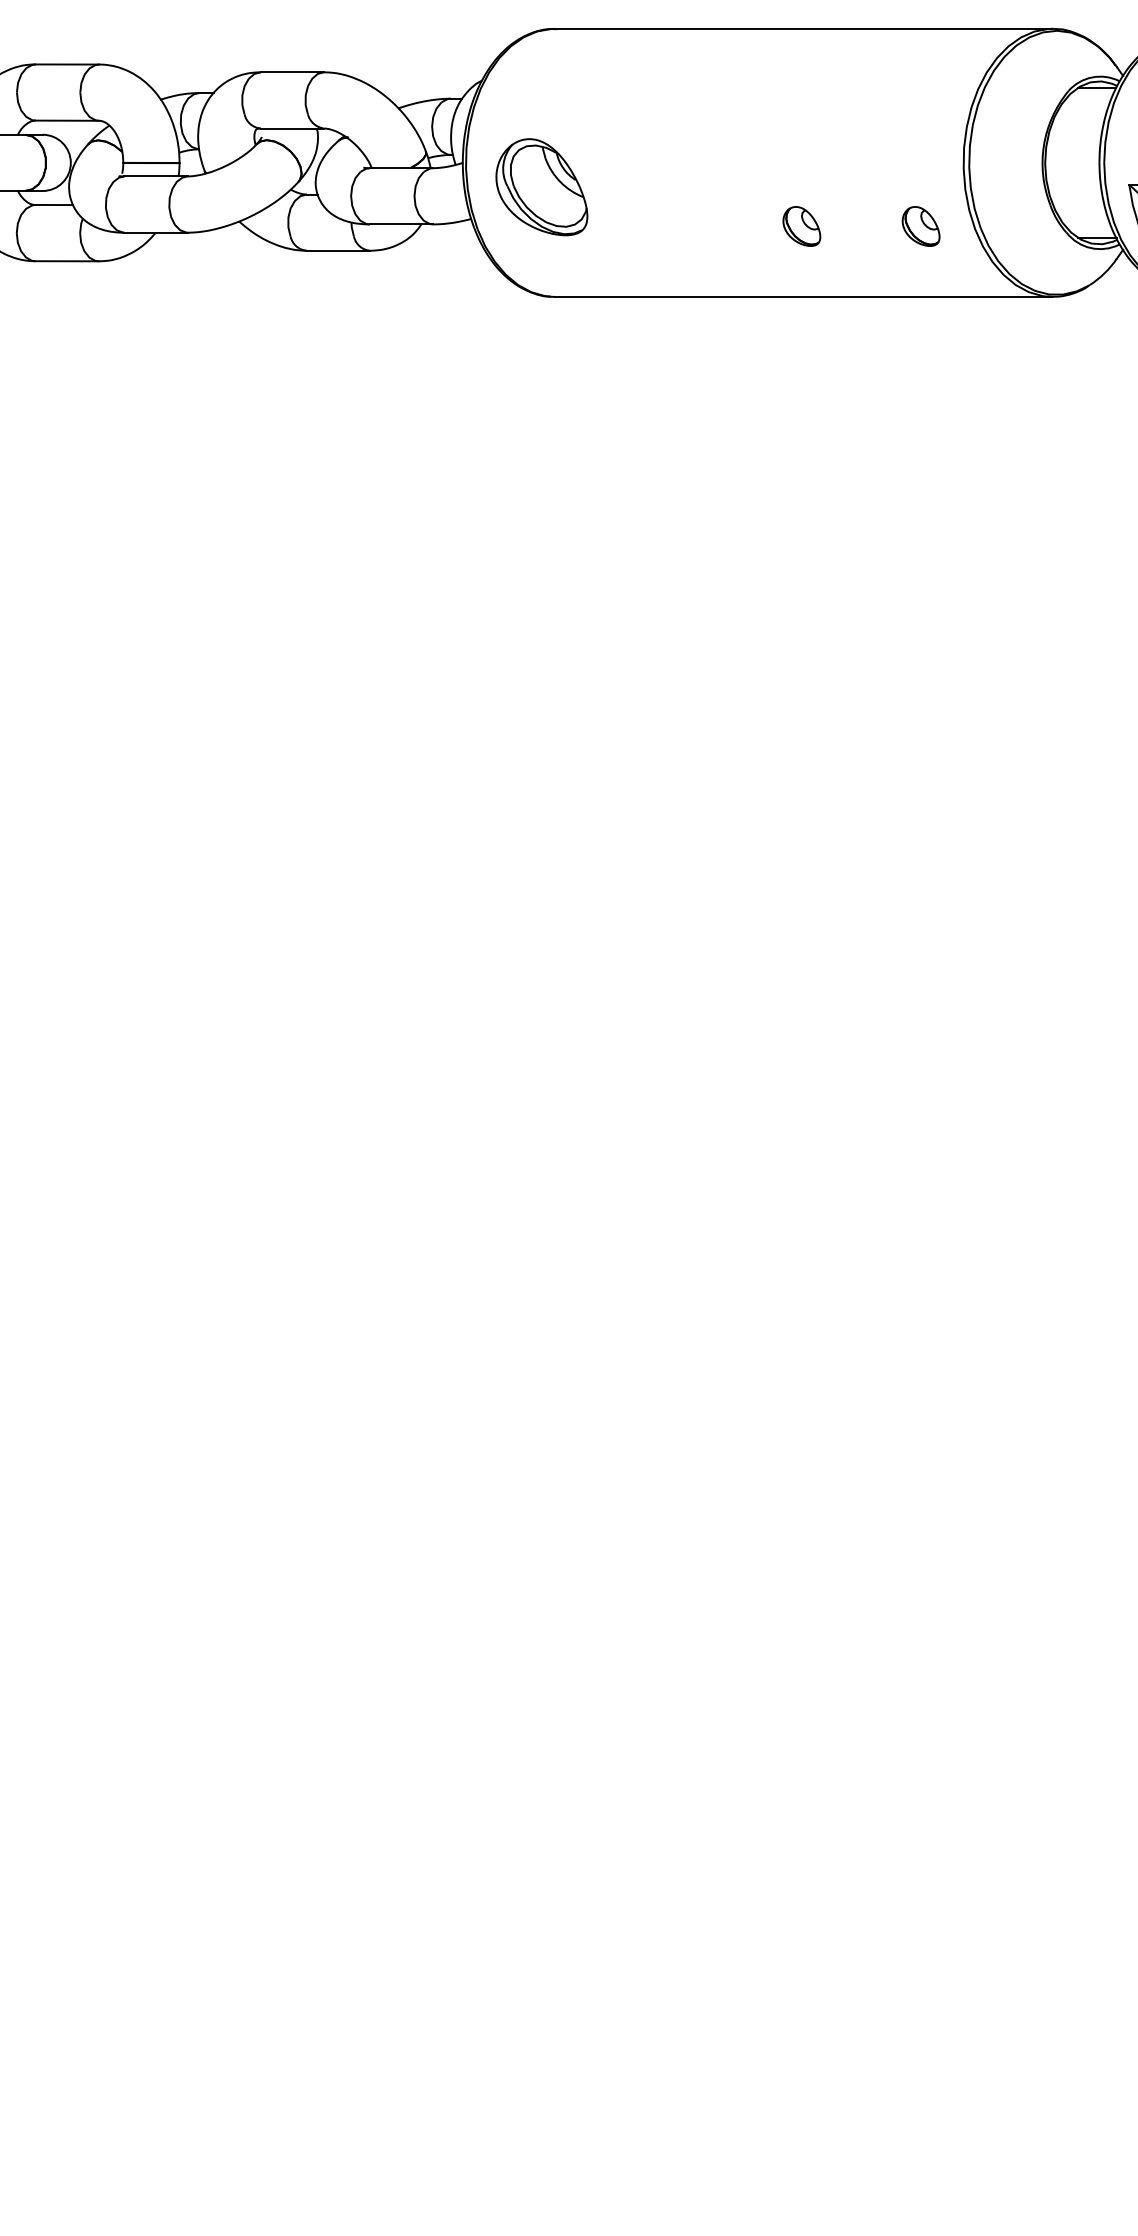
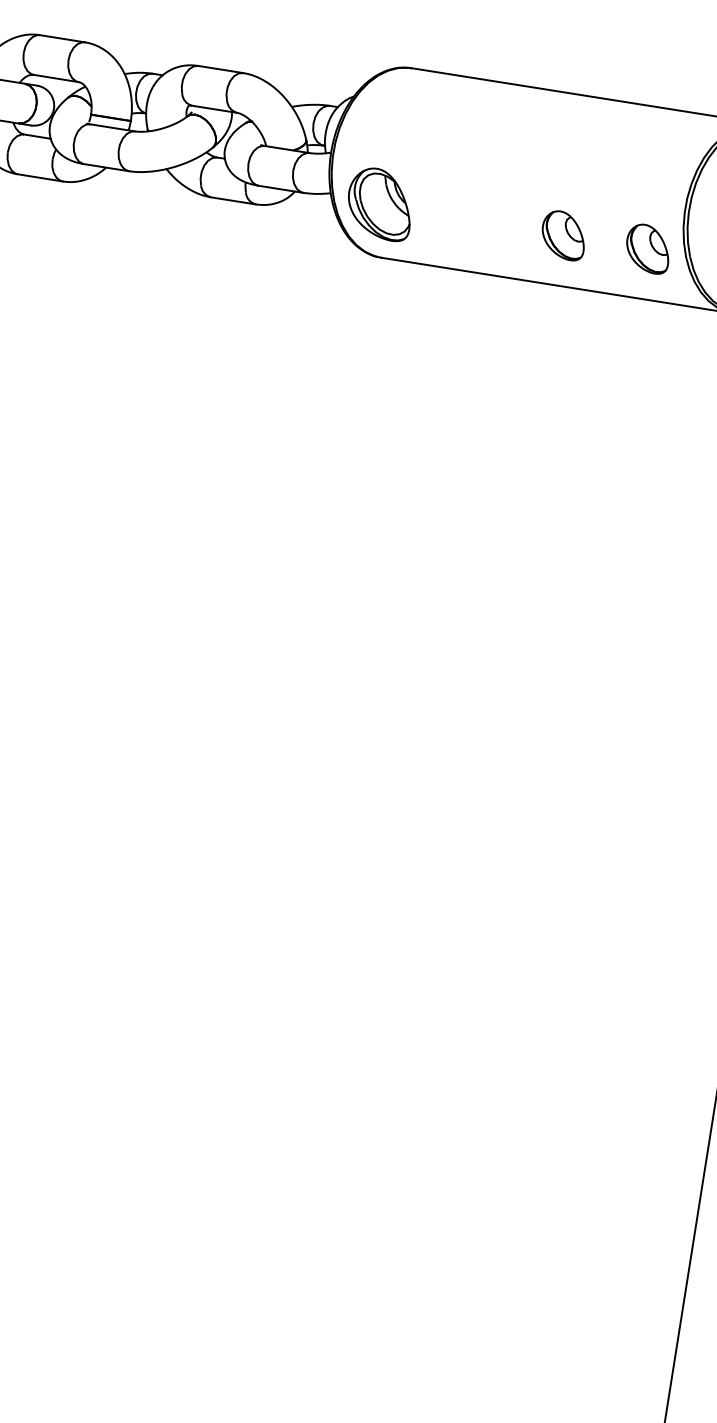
part: (541, 187) -> (380, 204), moved
part: (801, 226) -> (563, 235), size x1.67
part: (920, 226) -> (647, 248), size x1.67

